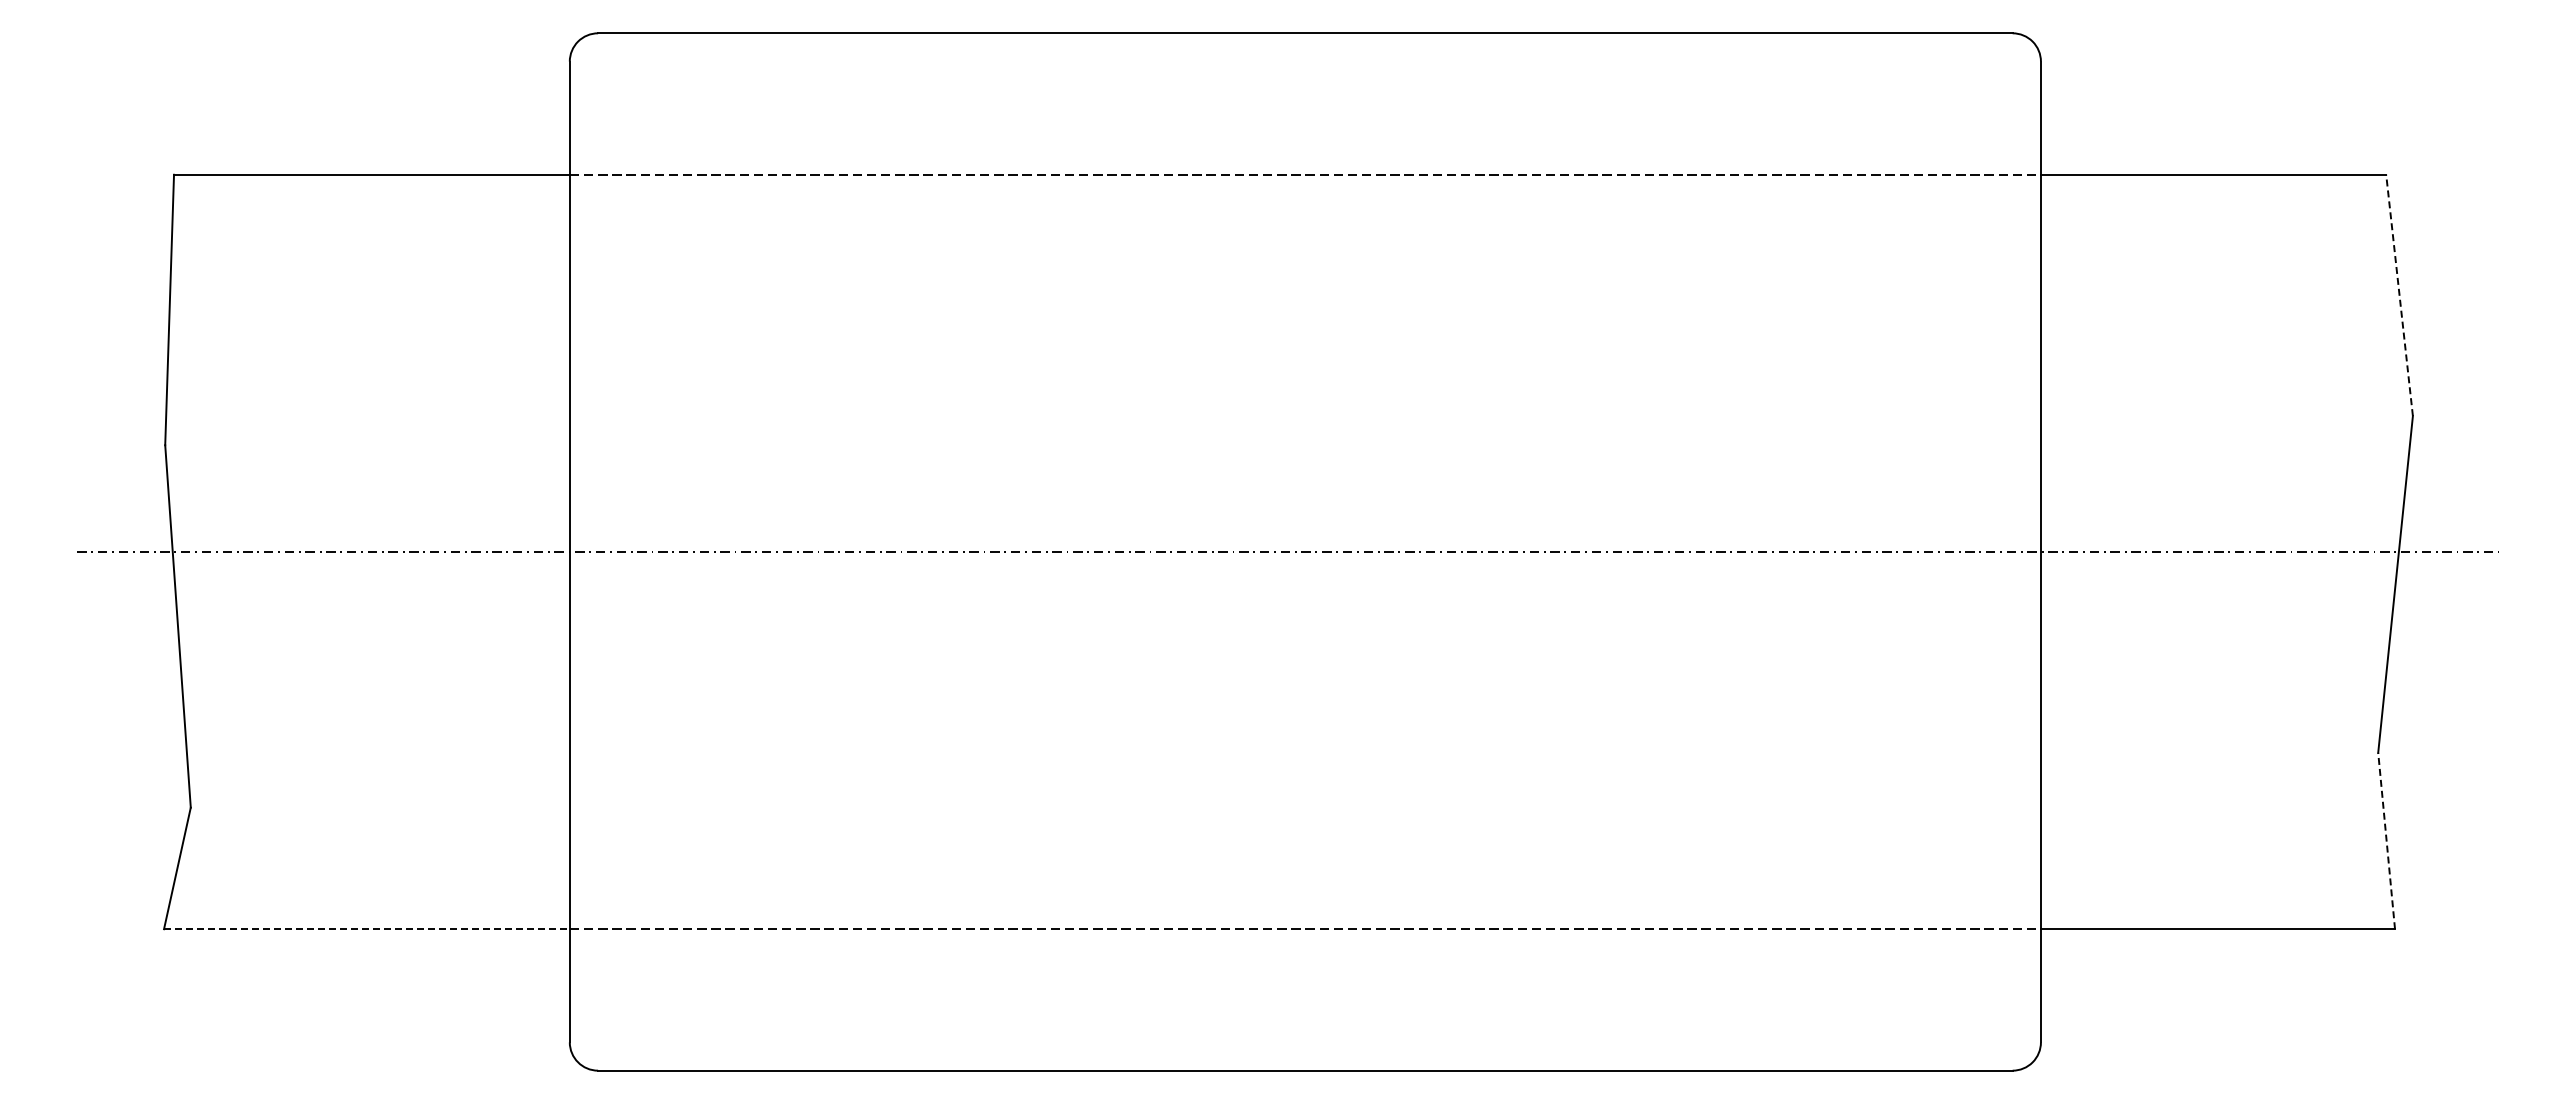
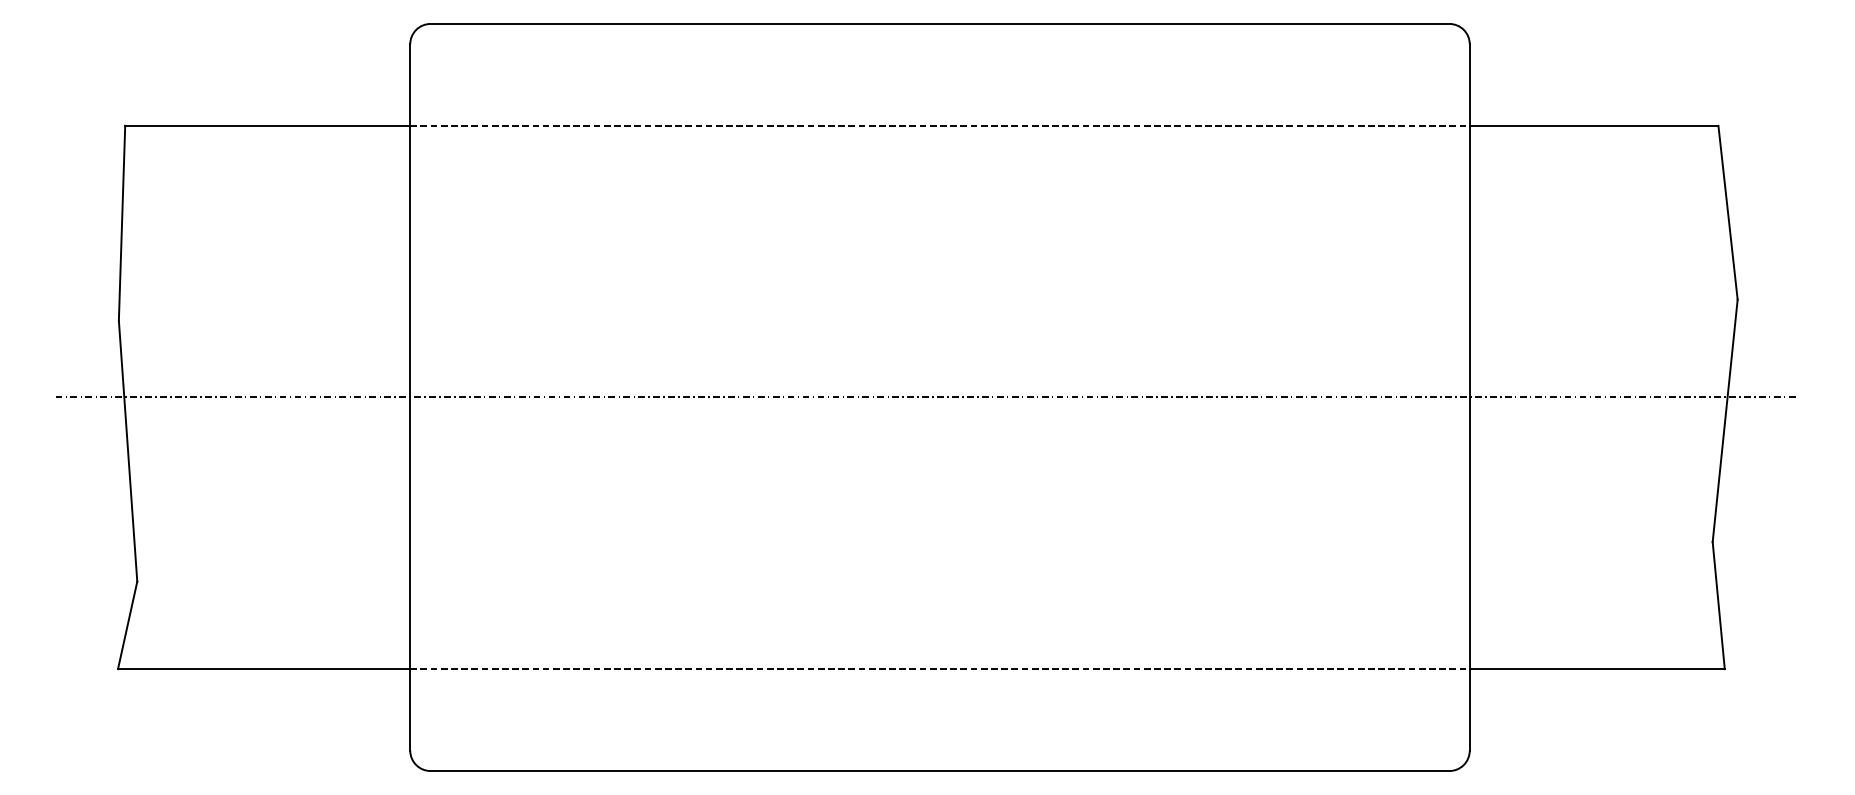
line: (2399, 294) -> (1728, 212), dashed -> solid
line: (2386, 840) -> (1718, 605), dashed -> solid
line: (366, 929) -> (263, 669), dashed -> solid

